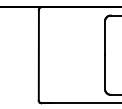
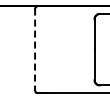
line: (39, 56) -> (35, 50), solid -> dashed

